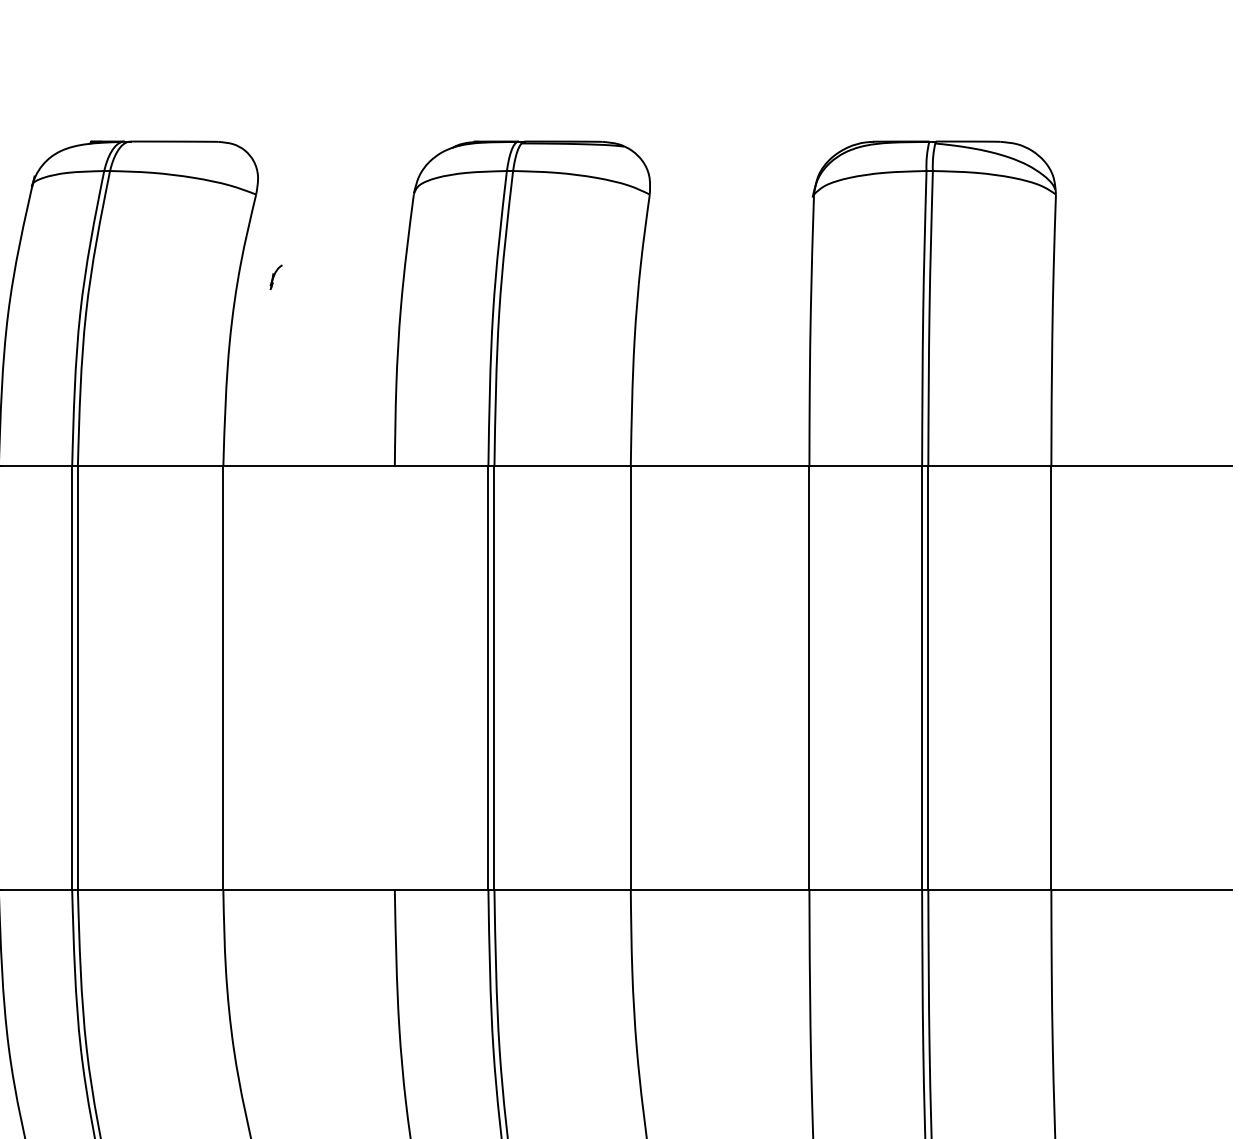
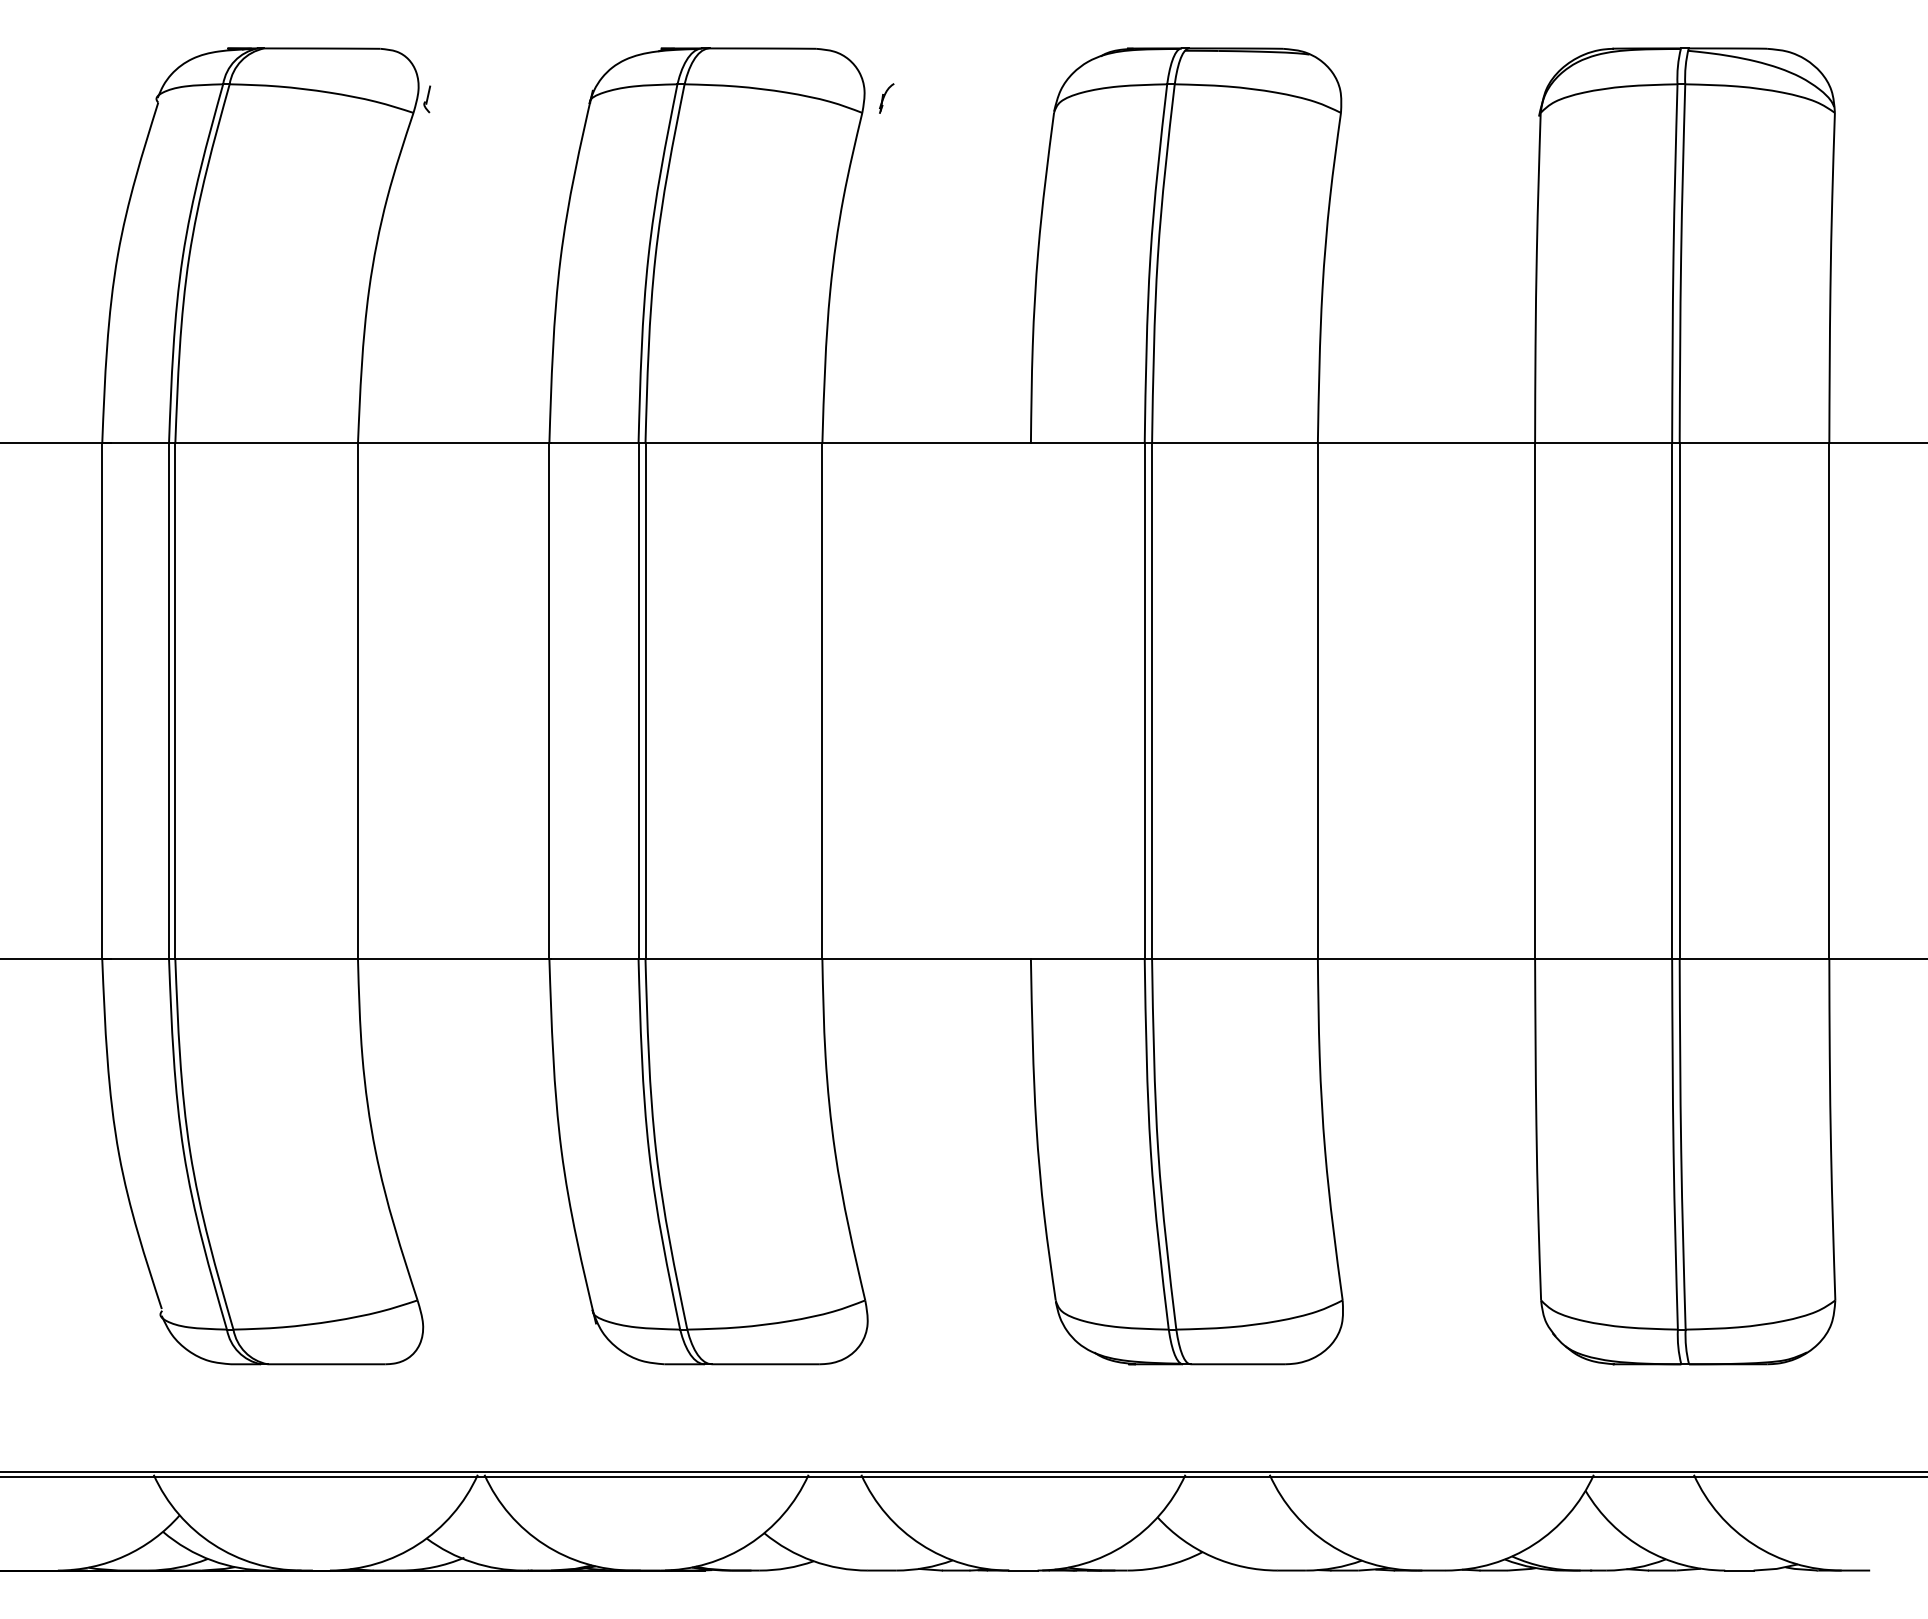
part: (276, 277) -> (886, 98), moved

